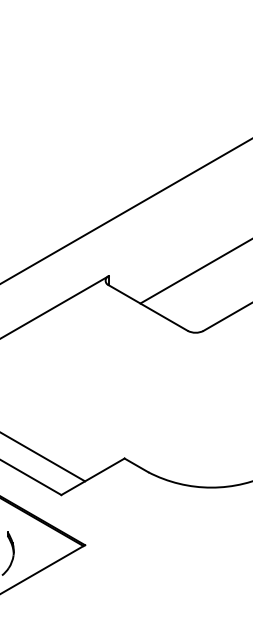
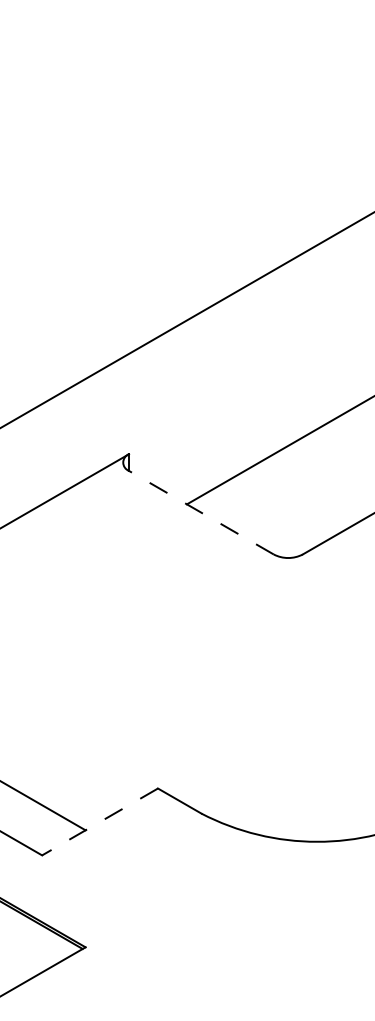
line: (148, 308) -> (201, 513), solid -> dashed
line: (92, 477) -> (99, 823), solid -> dashed

